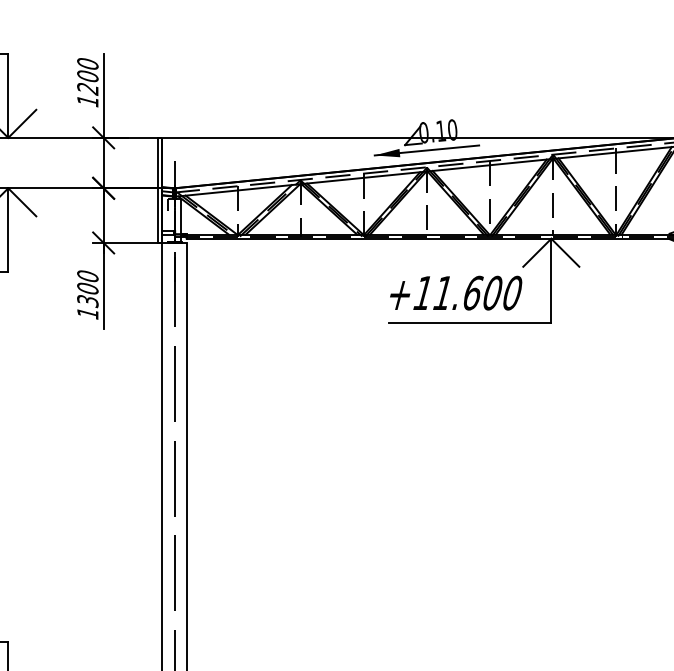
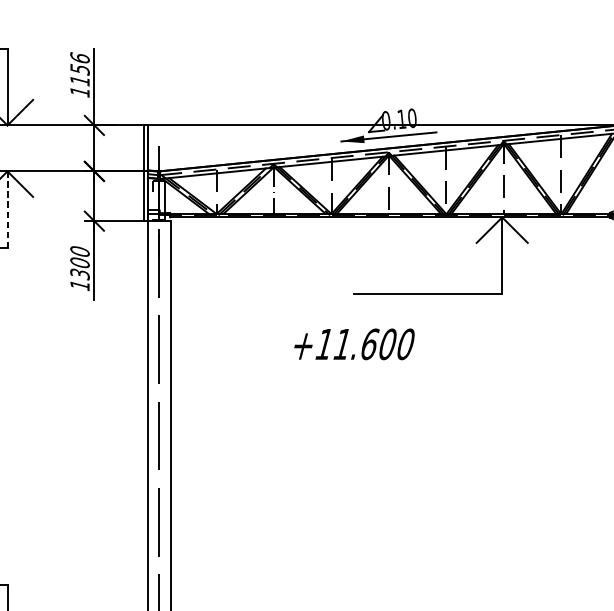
text: (87, 76) -> (79, 69), 1200 -> 1156
line: (8, 230) -> (7, 209), solid -> dashed
text: (456, 292) -> (354, 343), moved

